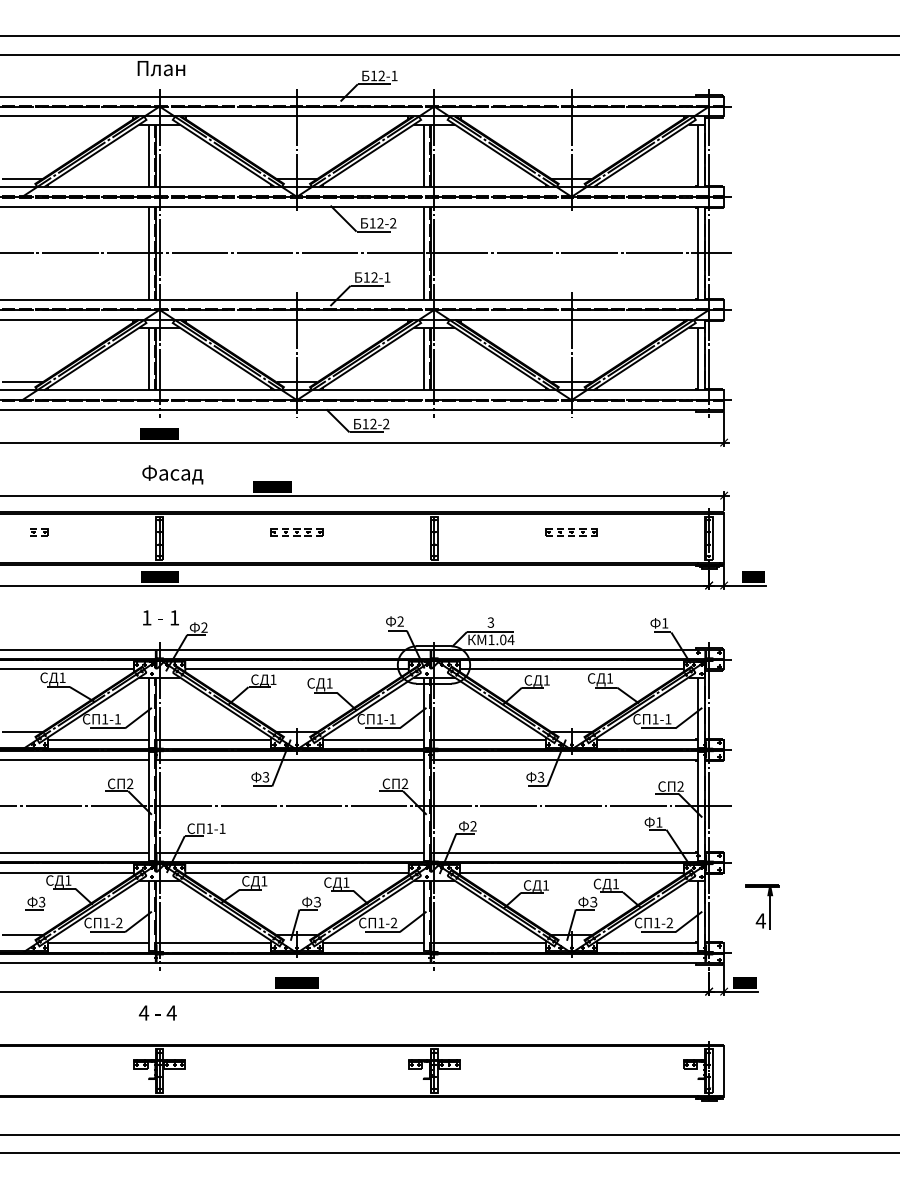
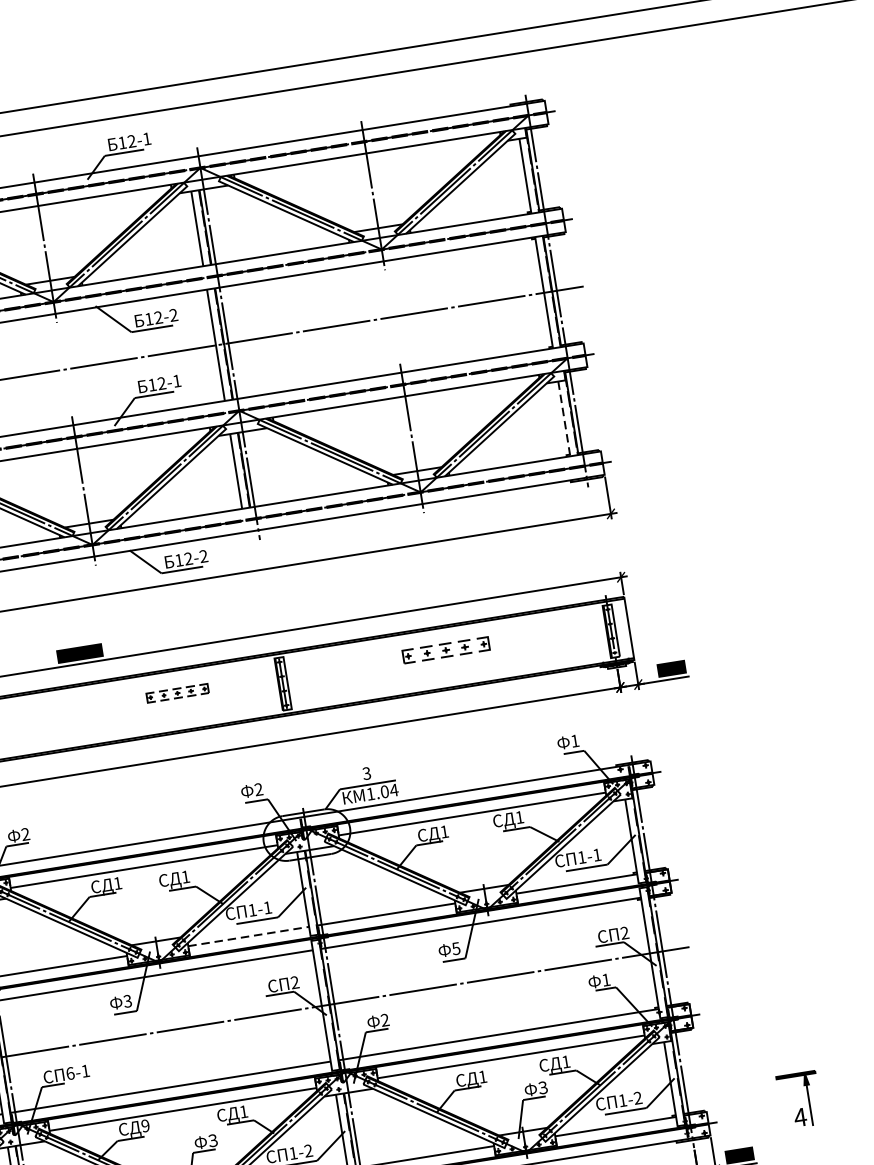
line: (698, 359) -> (564, 419), solid -> dashed
part: (296, 532) -> (177, 693), moved
part: (571, 532) -> (445, 650), size x1.4
line: (373, 740) -> (249, 936), solid -> dashed
text: (541, 776) -> (456, 947), 3 -> 5
text: (209, 828) -> (70, 1073), 1-1 -> 6-1
text: (264, 881) -> (145, 1126), 1 -> 9
part: (769, 906) -> (807, 1098), moved

